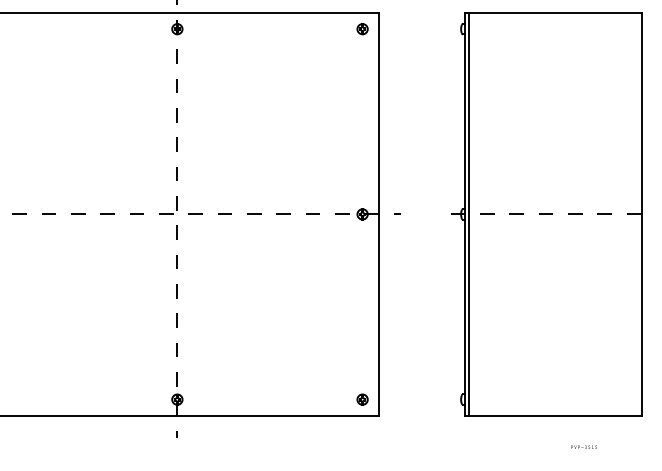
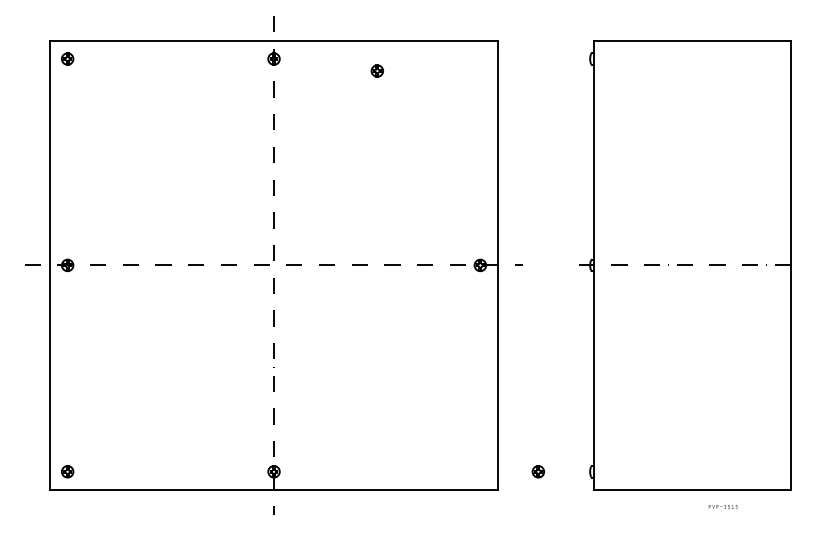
part: (361, 28) -> (376, 70), moved
line: (469, 214) -> (599, 265), removed
part: (361, 399) -> (537, 471), moved
text: (583, 446) -> (722, 506), moved

